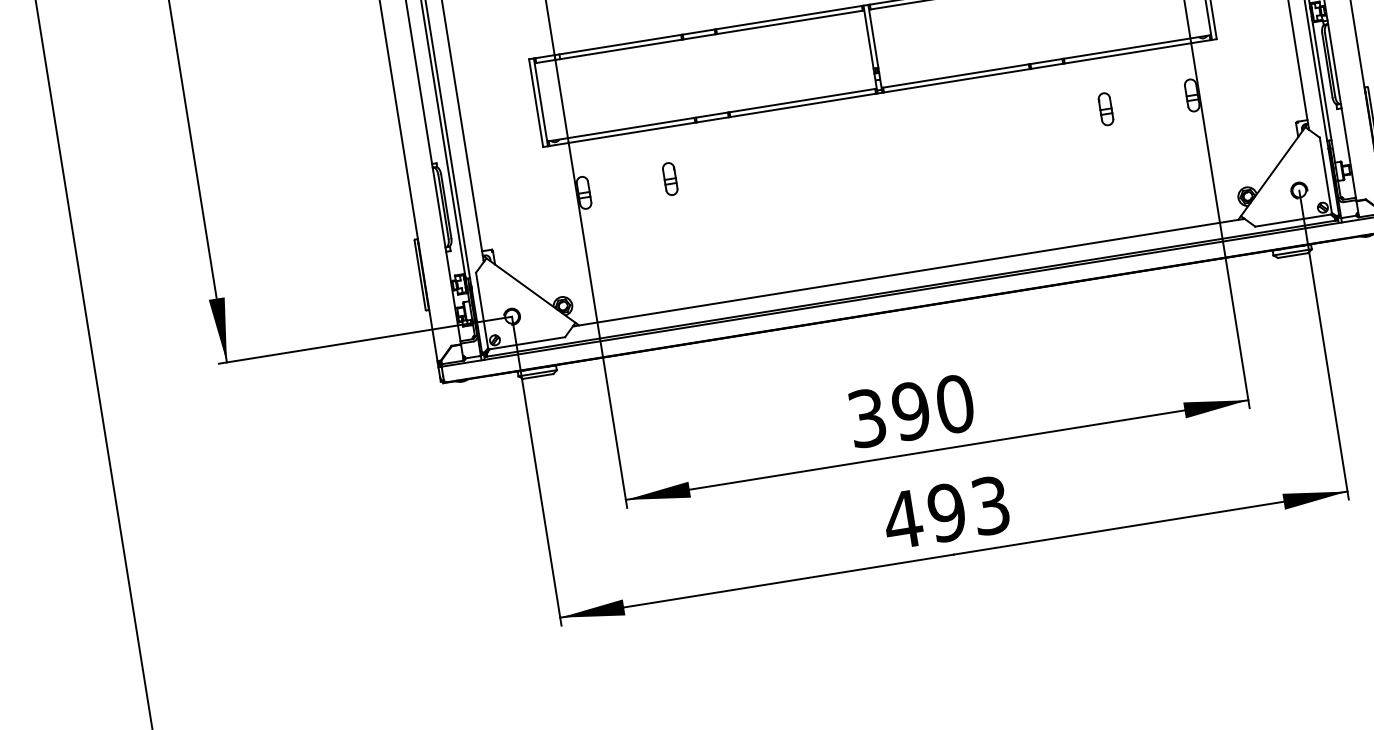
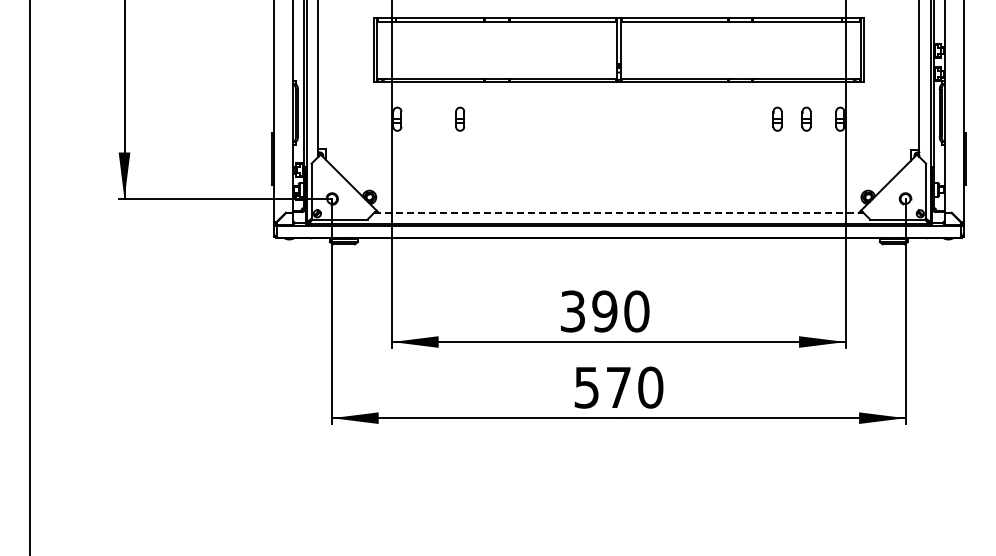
part: (1145, 101) -> (806, 118), added
line: (908, 272) -> (618, 212), solid -> dashed
text: (946, 512) -> (618, 387), 493 -> 570

